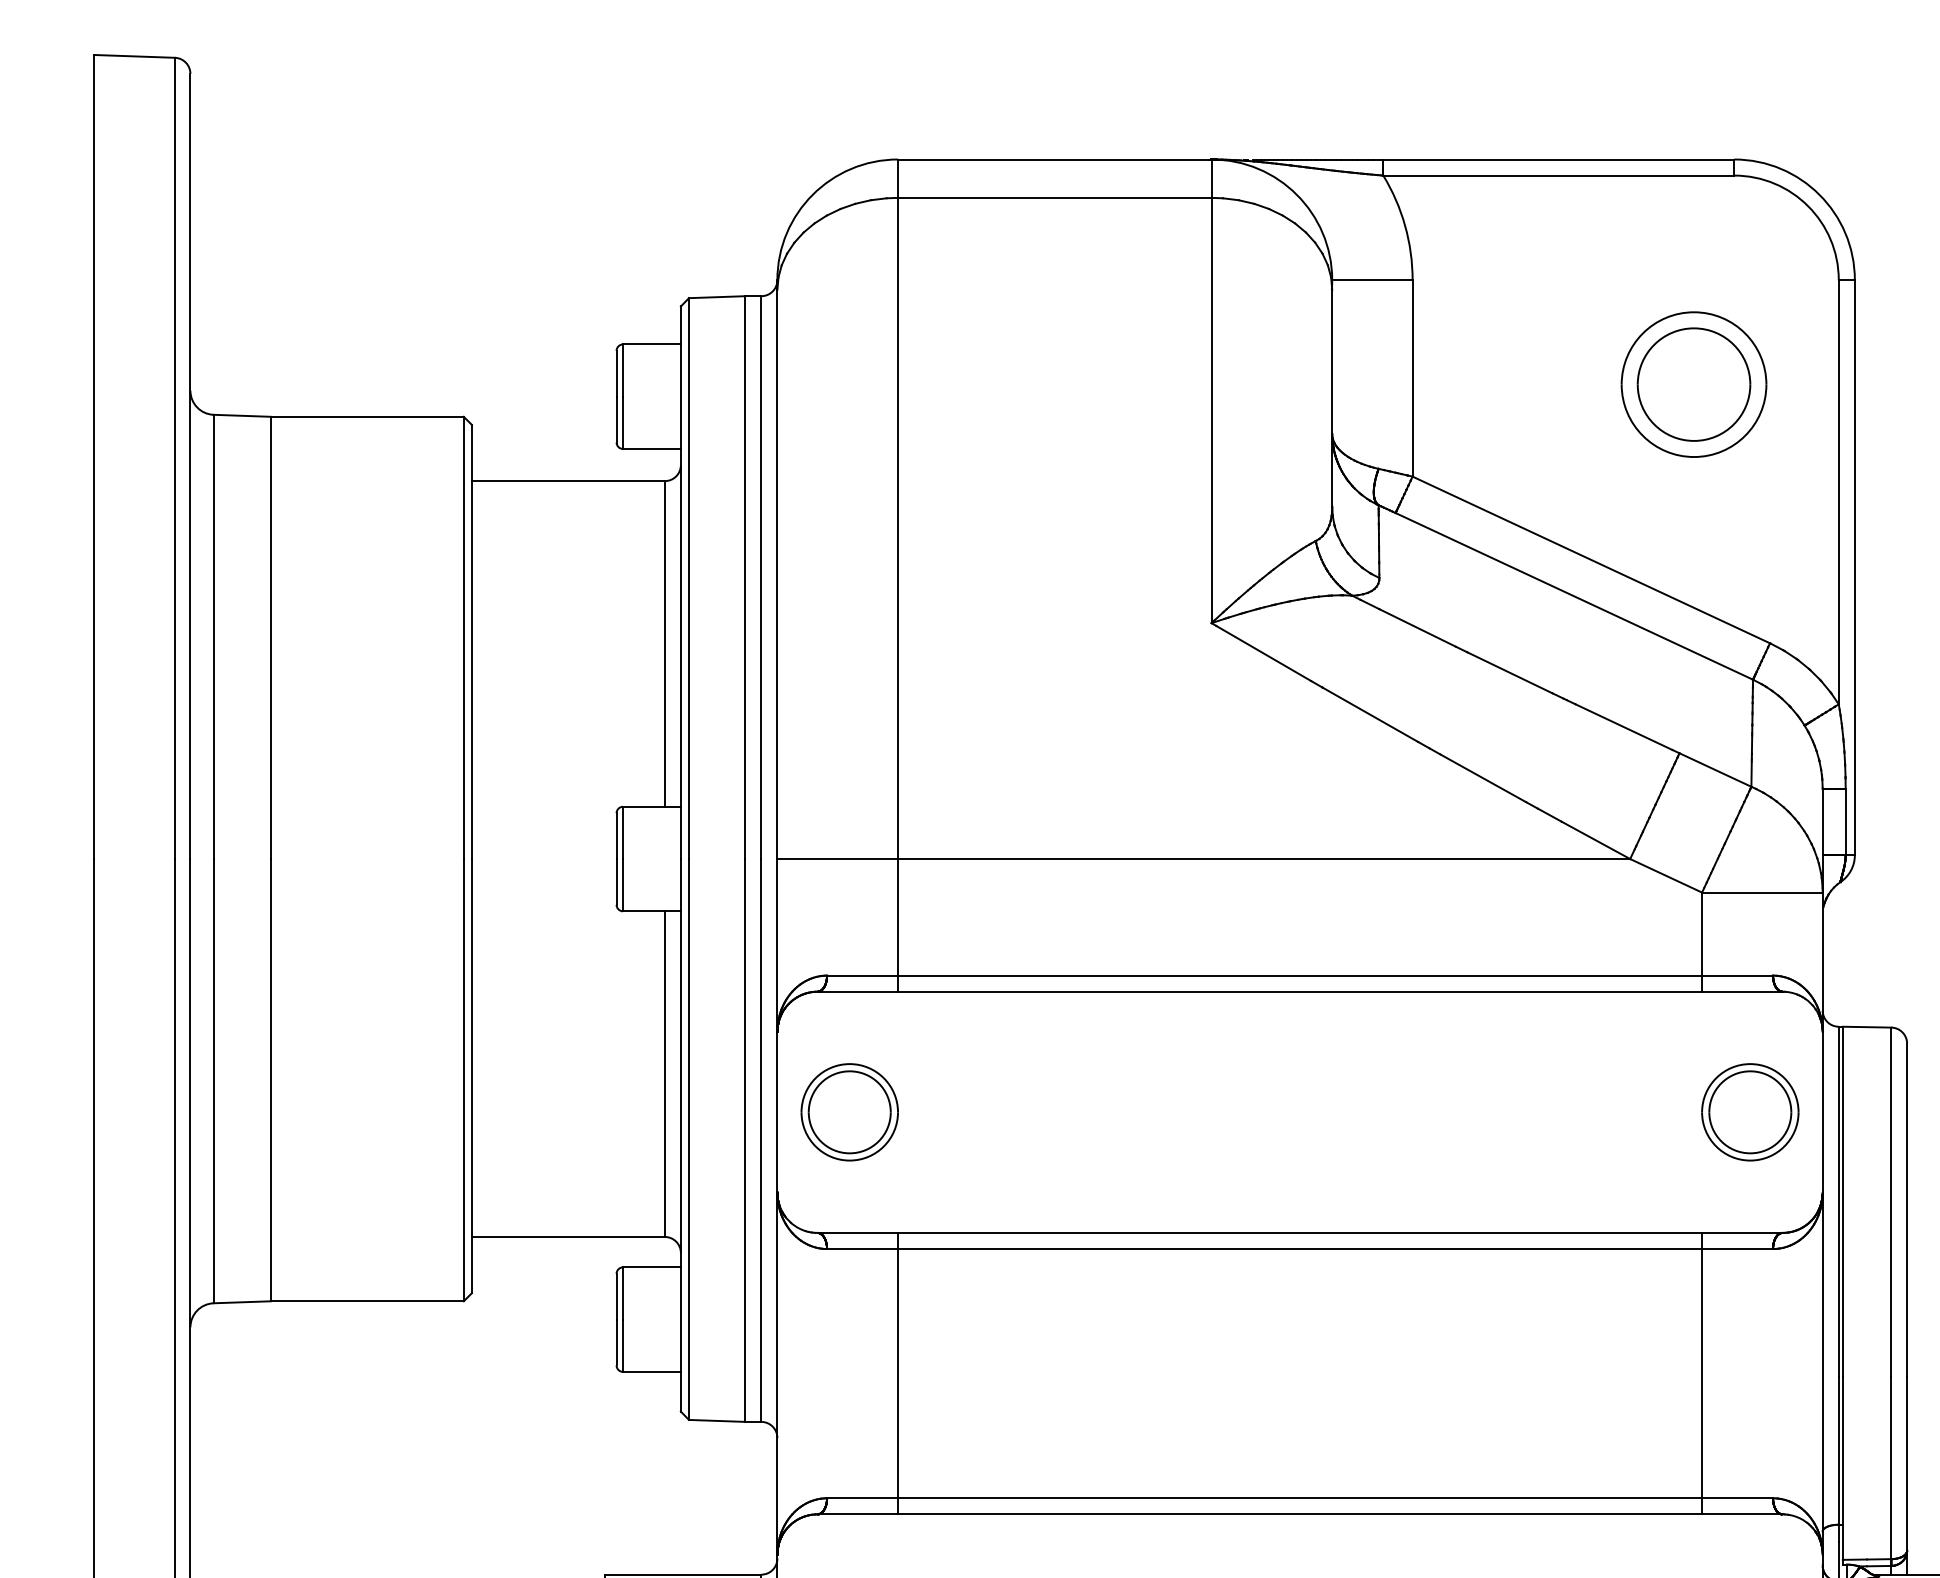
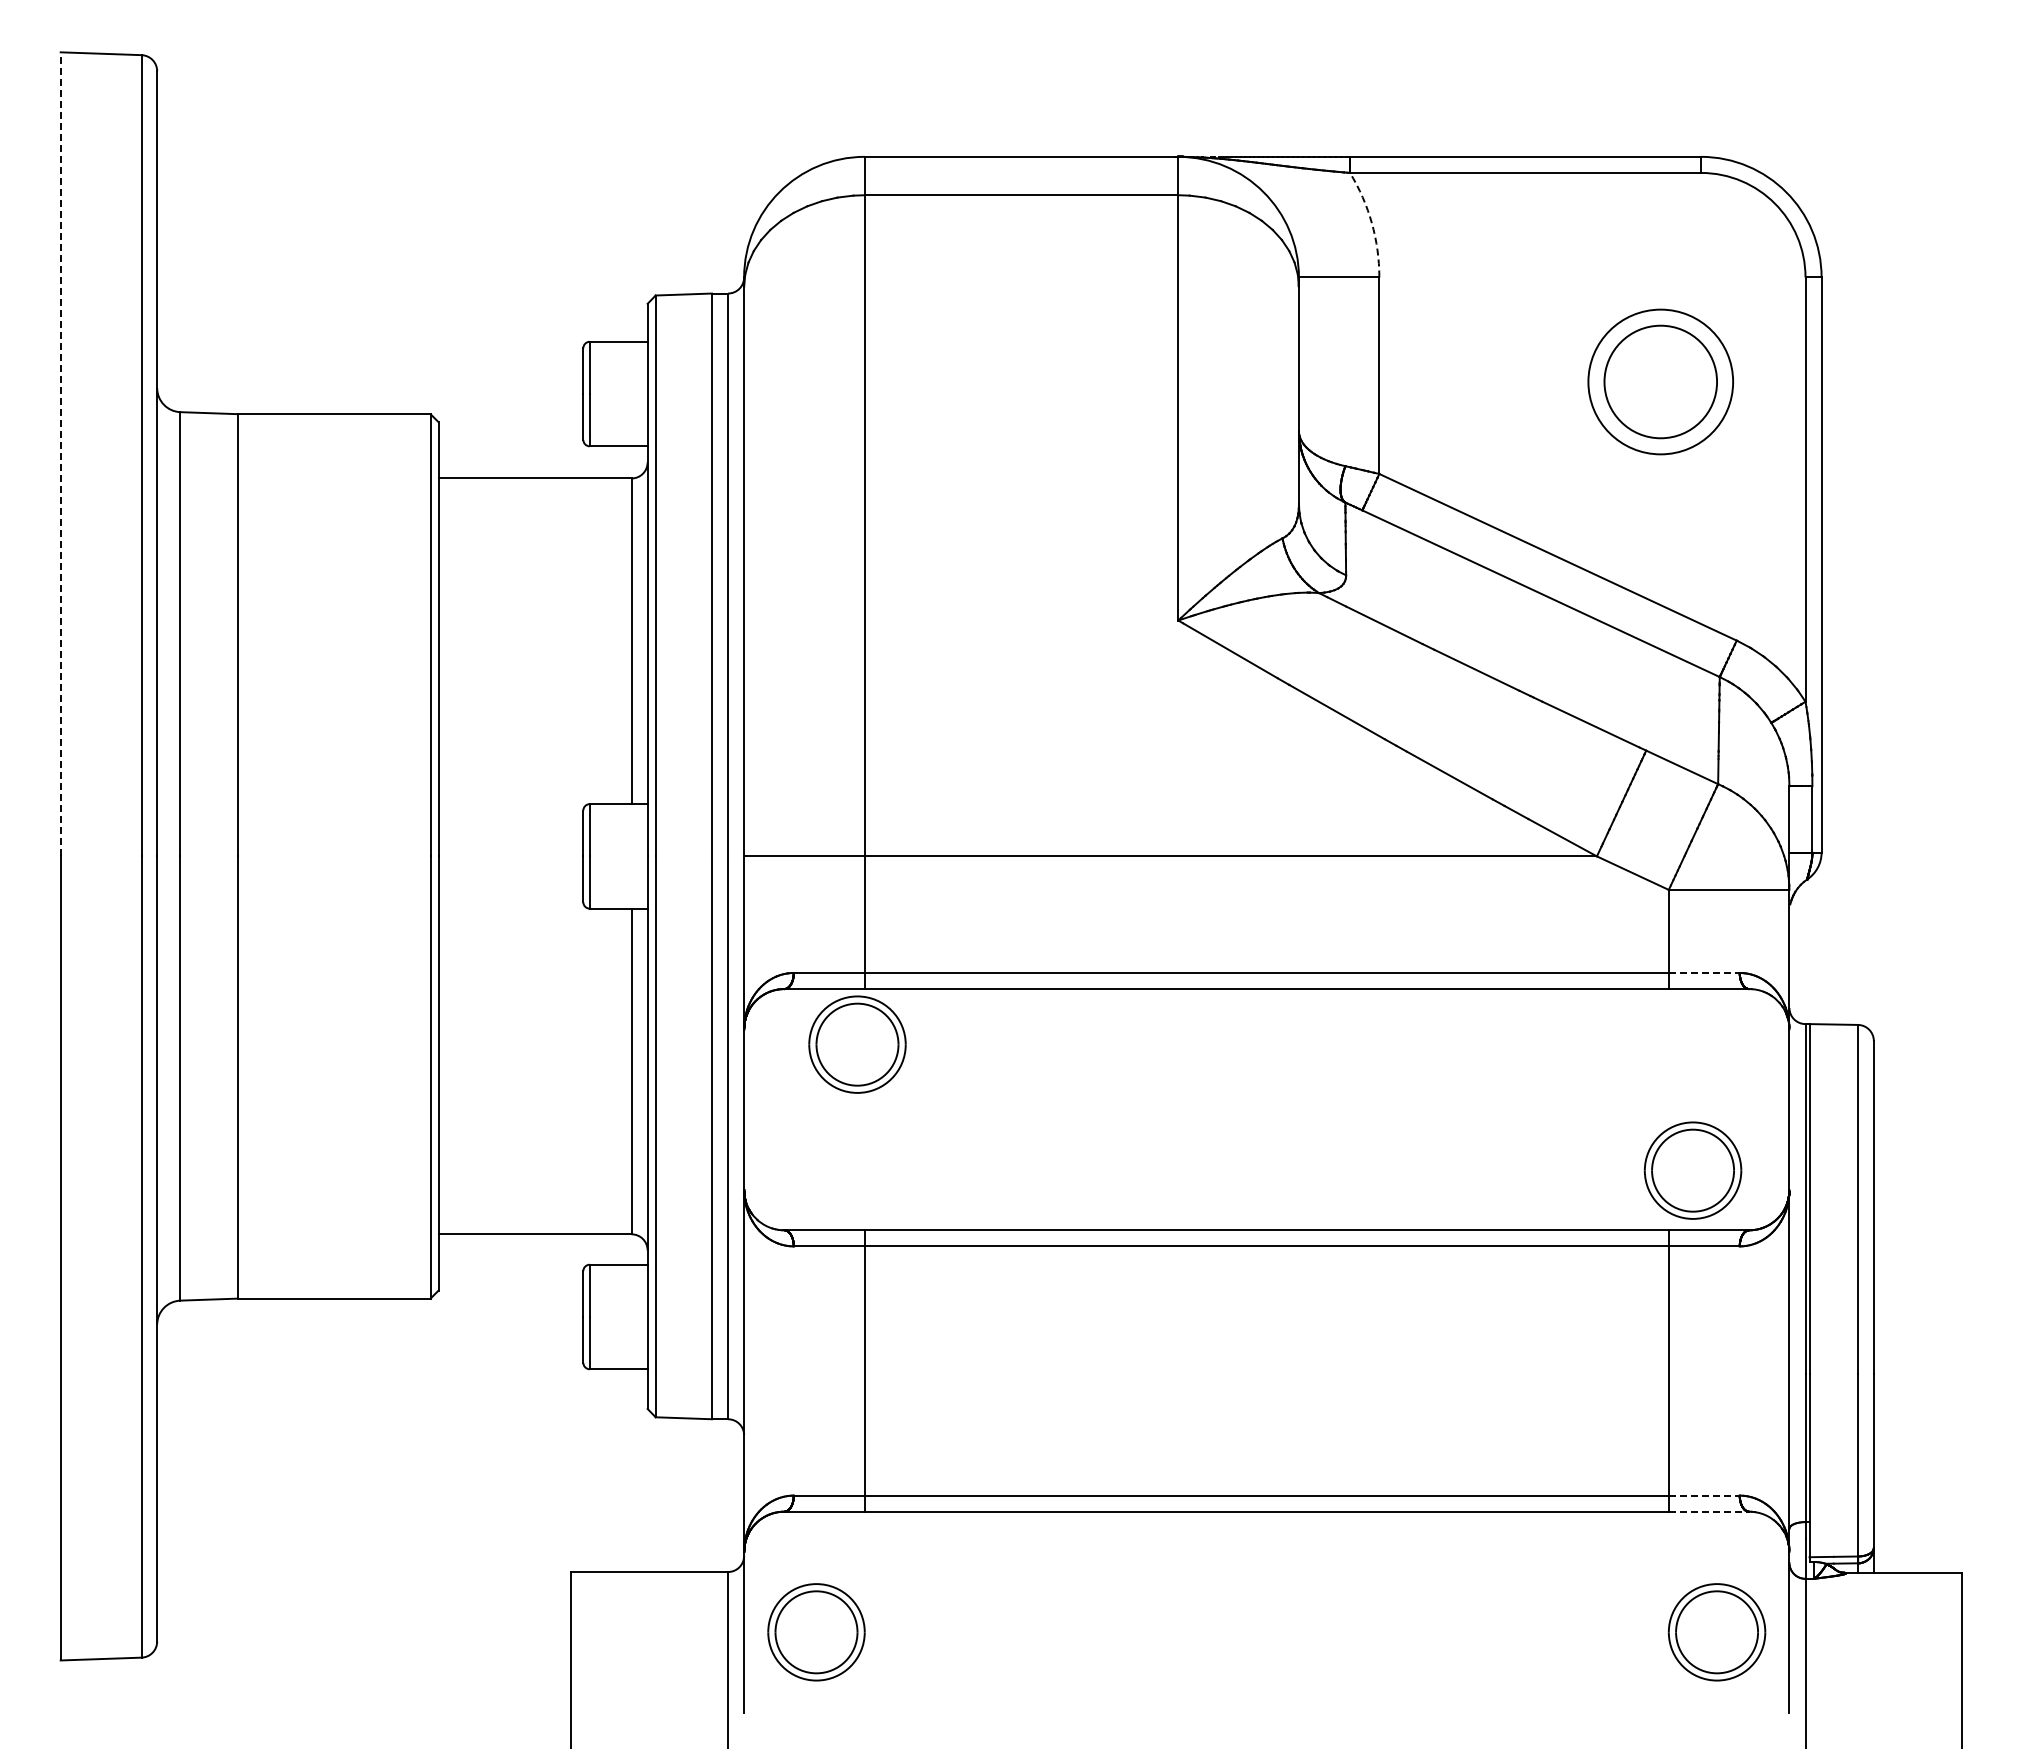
arc: (1404, 226) -> (1371, 223), solid -> dashed
line: (93, 456) -> (60, 453), solid -> dashed
line: (1737, 975) -> (1704, 972), solid -> dashed
part: (849, 1112) -> (857, 1044), moved
part: (1749, 1112) -> (1692, 1170), moved
line: (1737, 1498) -> (1704, 1495), solid -> dashed
line: (1742, 1514) -> (1709, 1511), solid -> dashed

